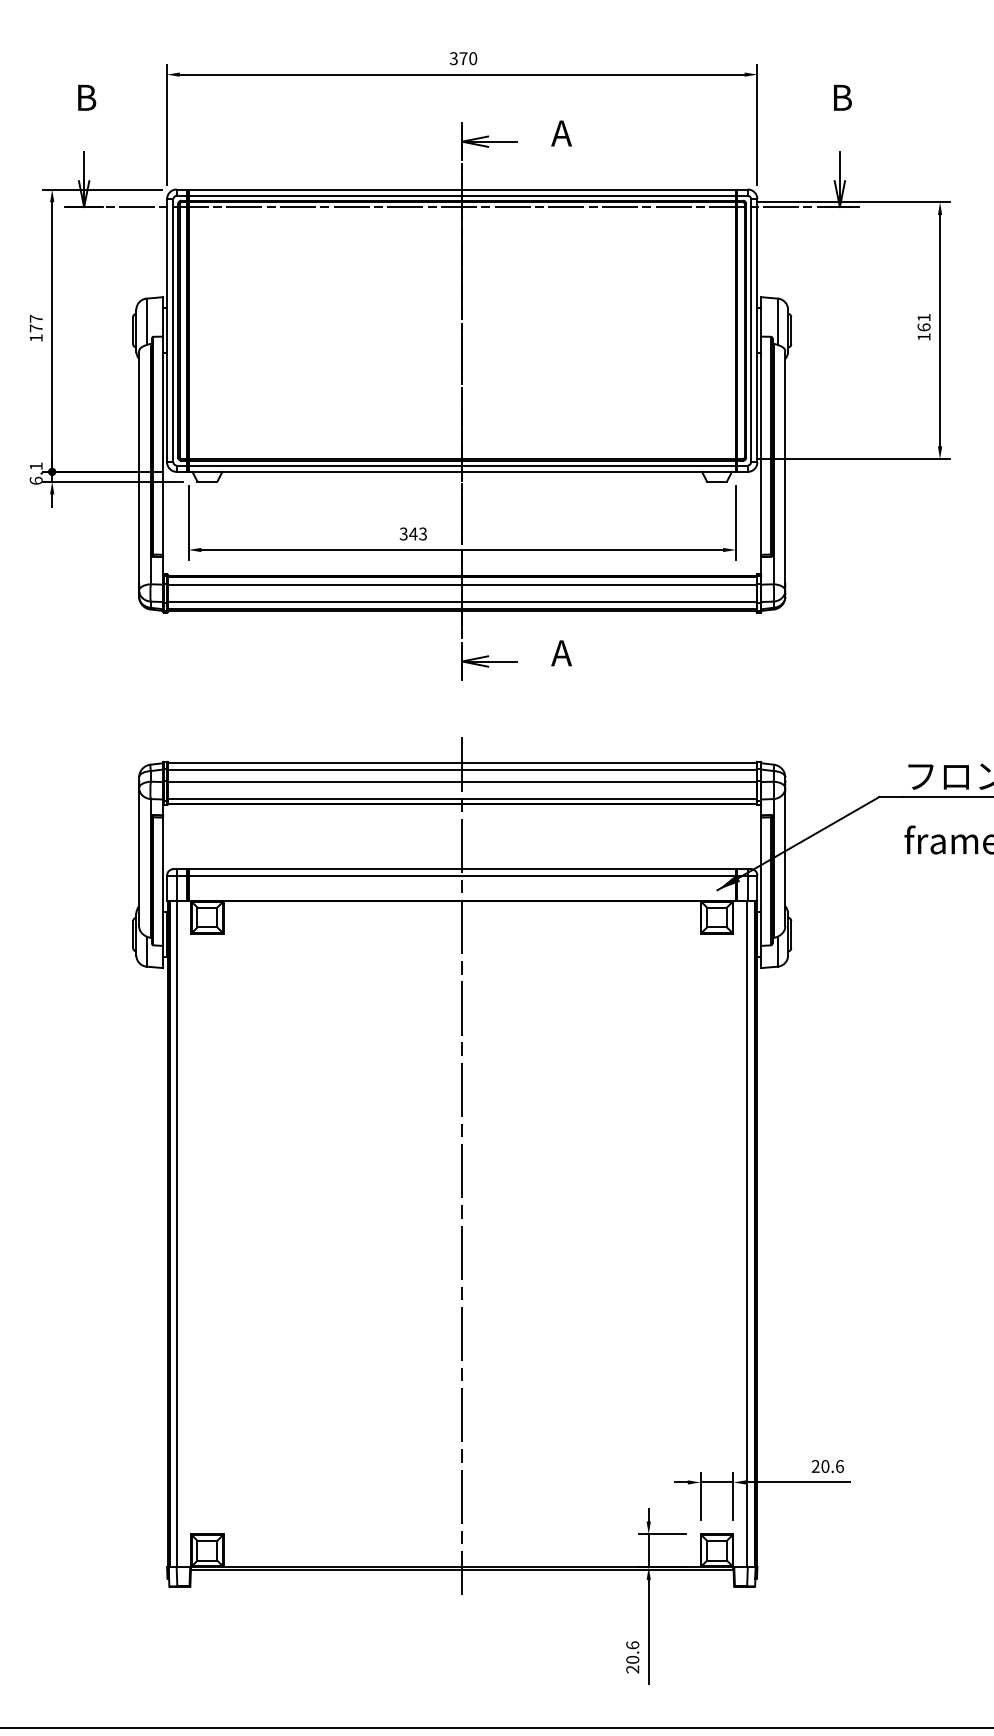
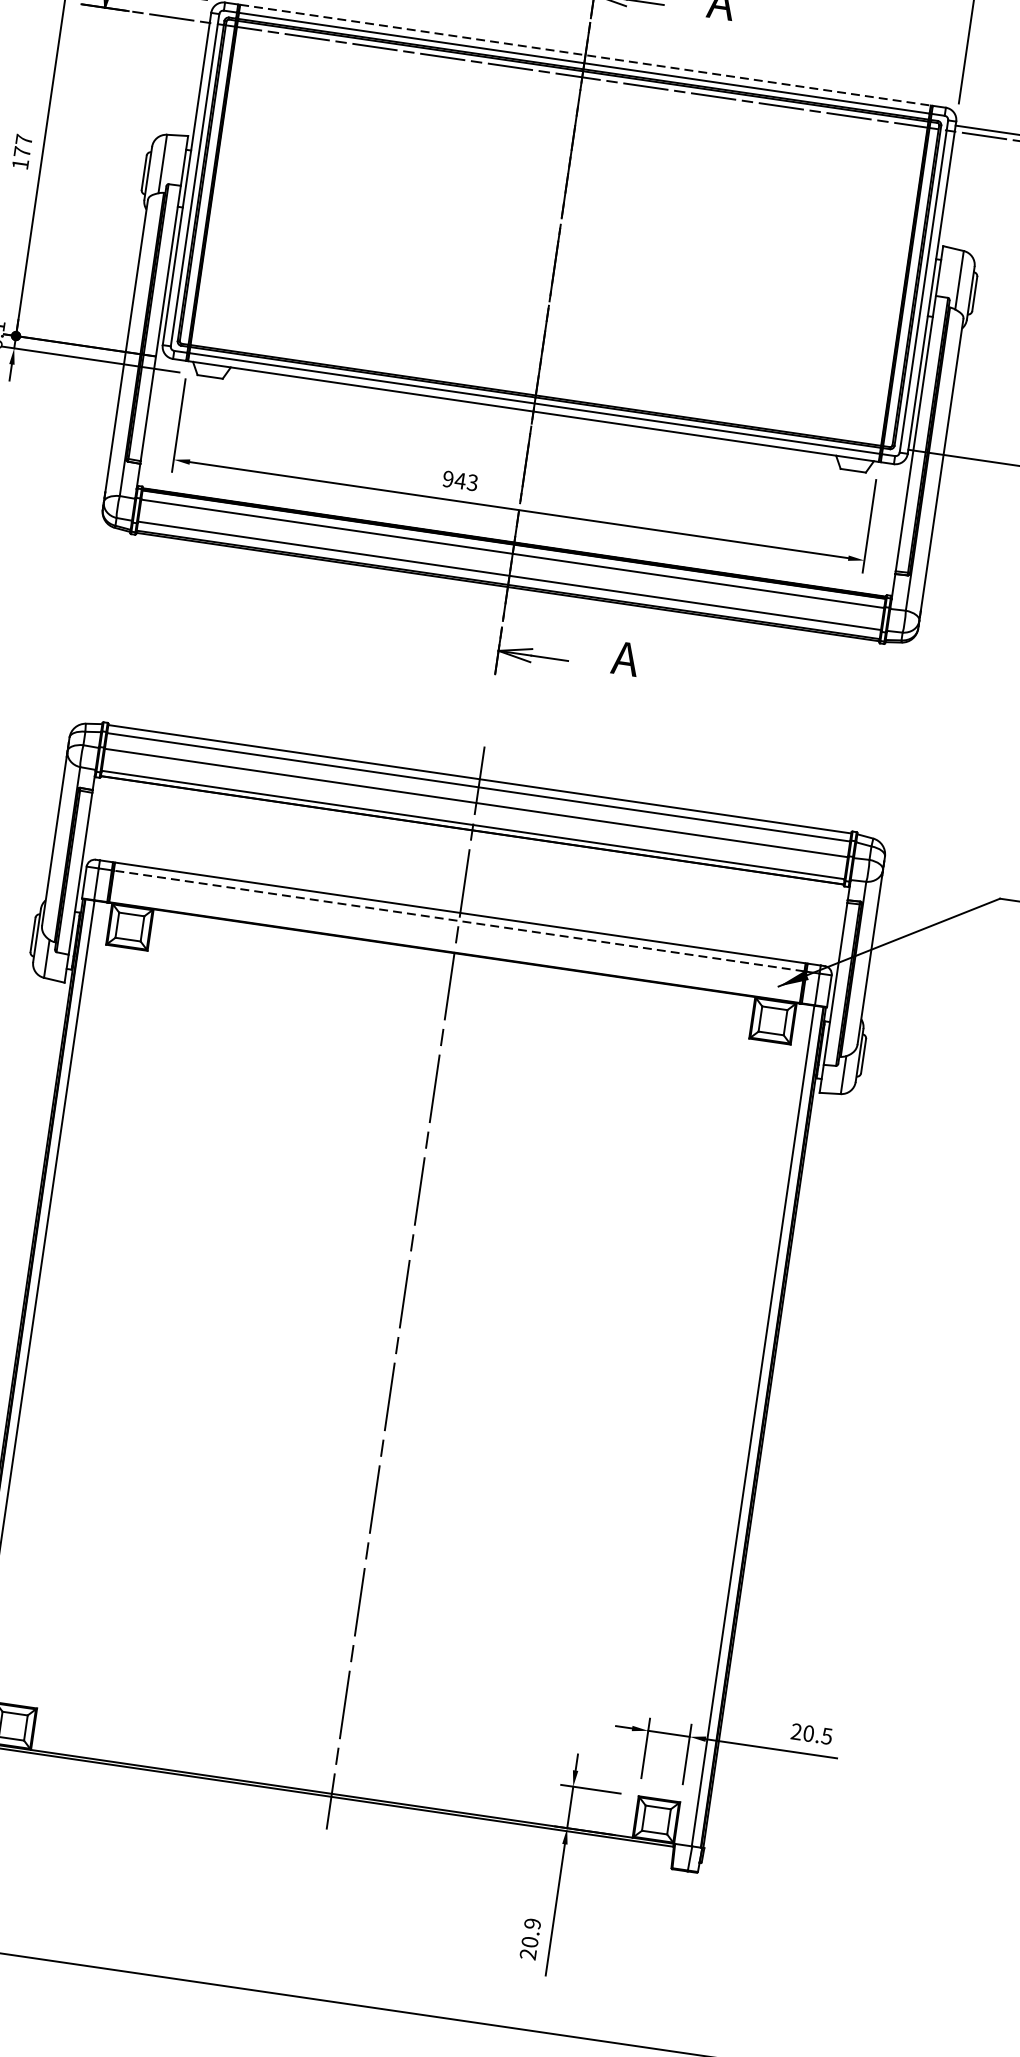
line: (462, 189) -> (585, 55), solid -> dashed
text: (403, 533) -> (448, 478), 343 -> 943
line: (462, 875) -> (459, 920), solid -> dashed
text: (839, 1466) -> (826, 1736), 20.6 -> 20.5
text: (632, 1645) -> (532, 1924), 20.6 -> 20.9

